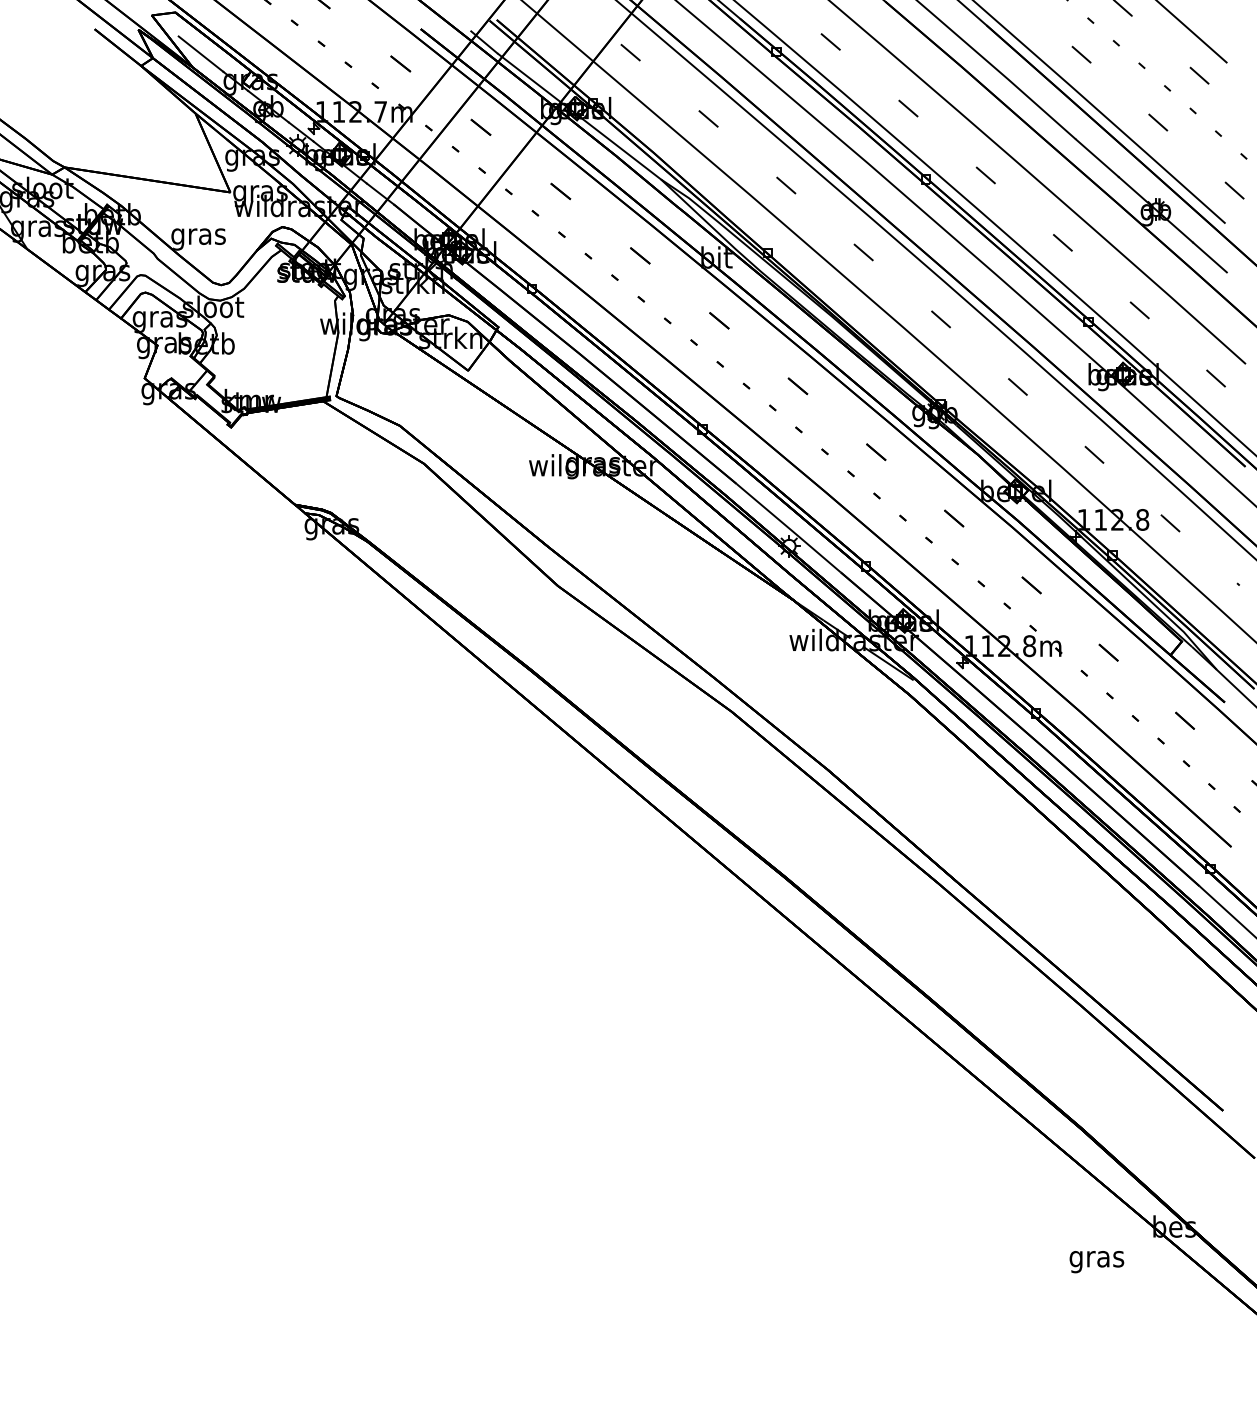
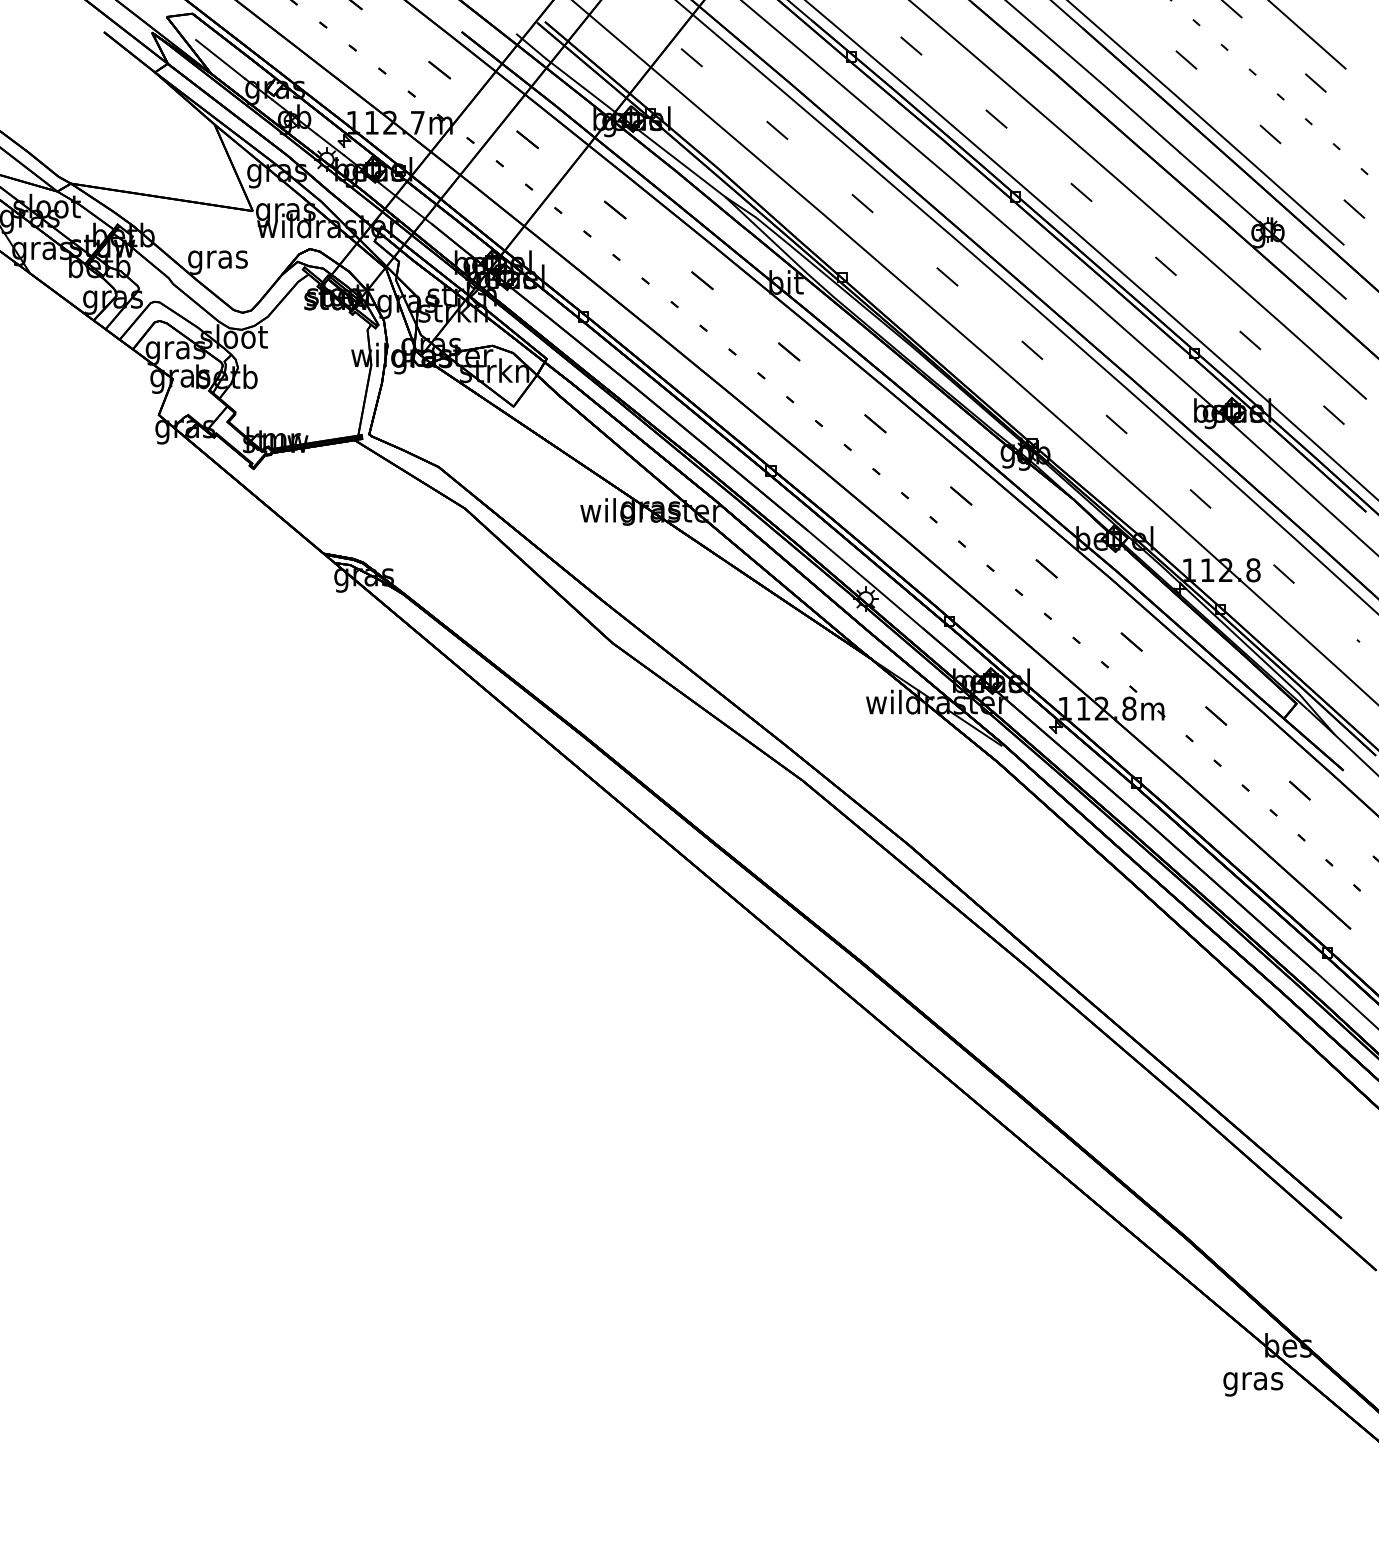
text: (1097, 1262) -> (1253, 1384), moved

